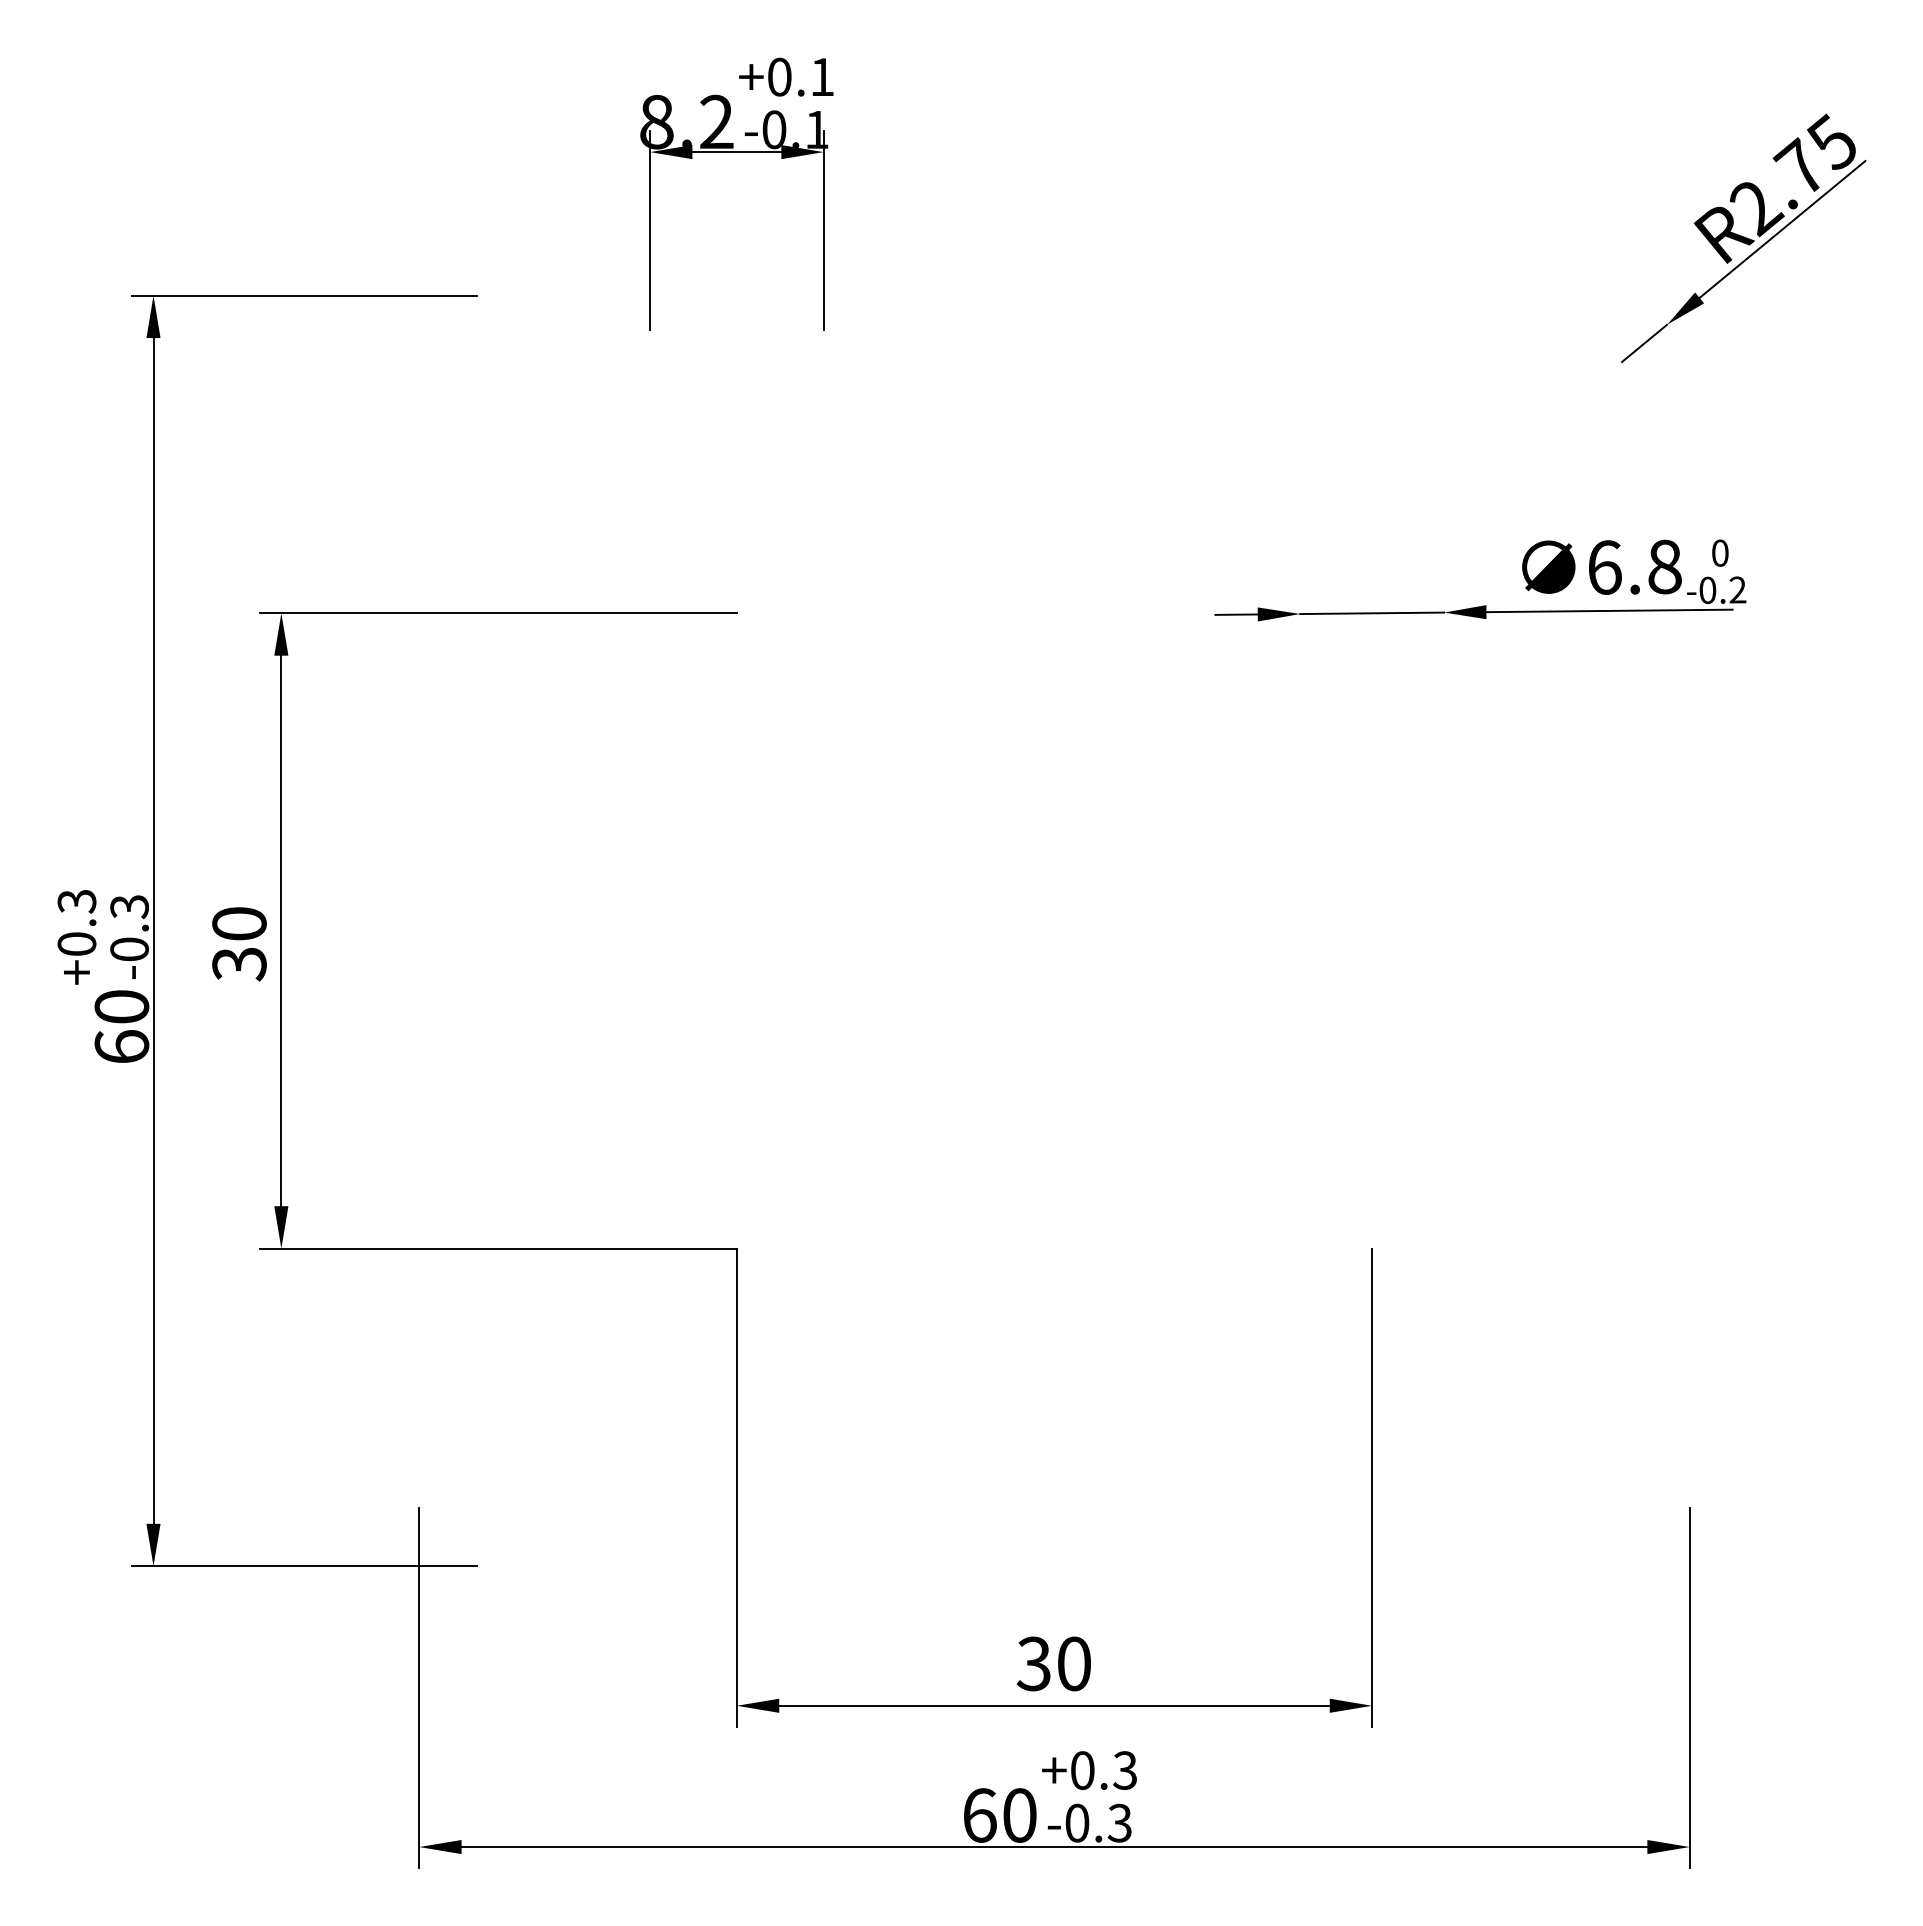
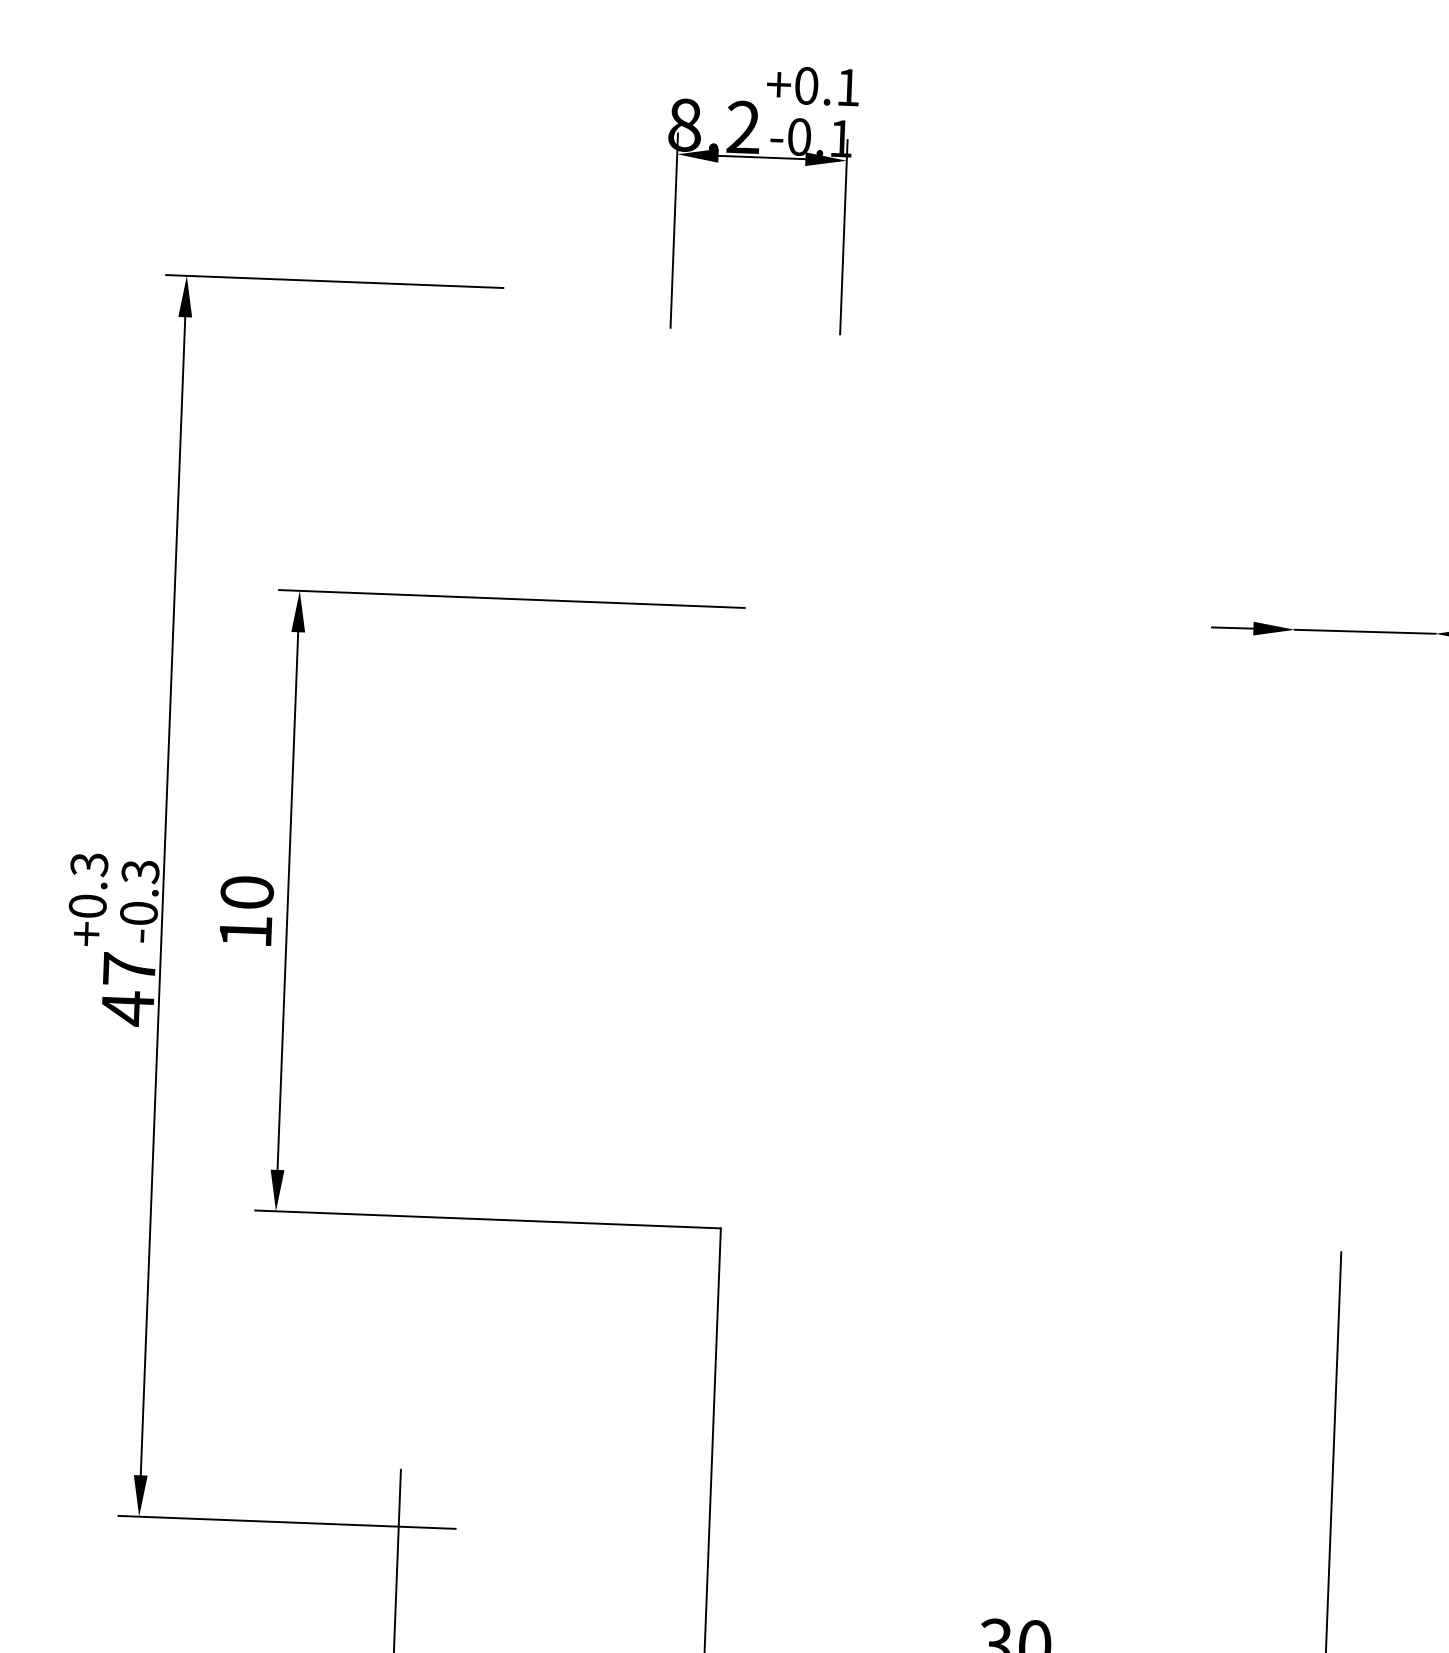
text: (239, 964) -> (245, 932), 30 -> 10
text: (121, 1027) -> (128, 989), 60 -> 47

